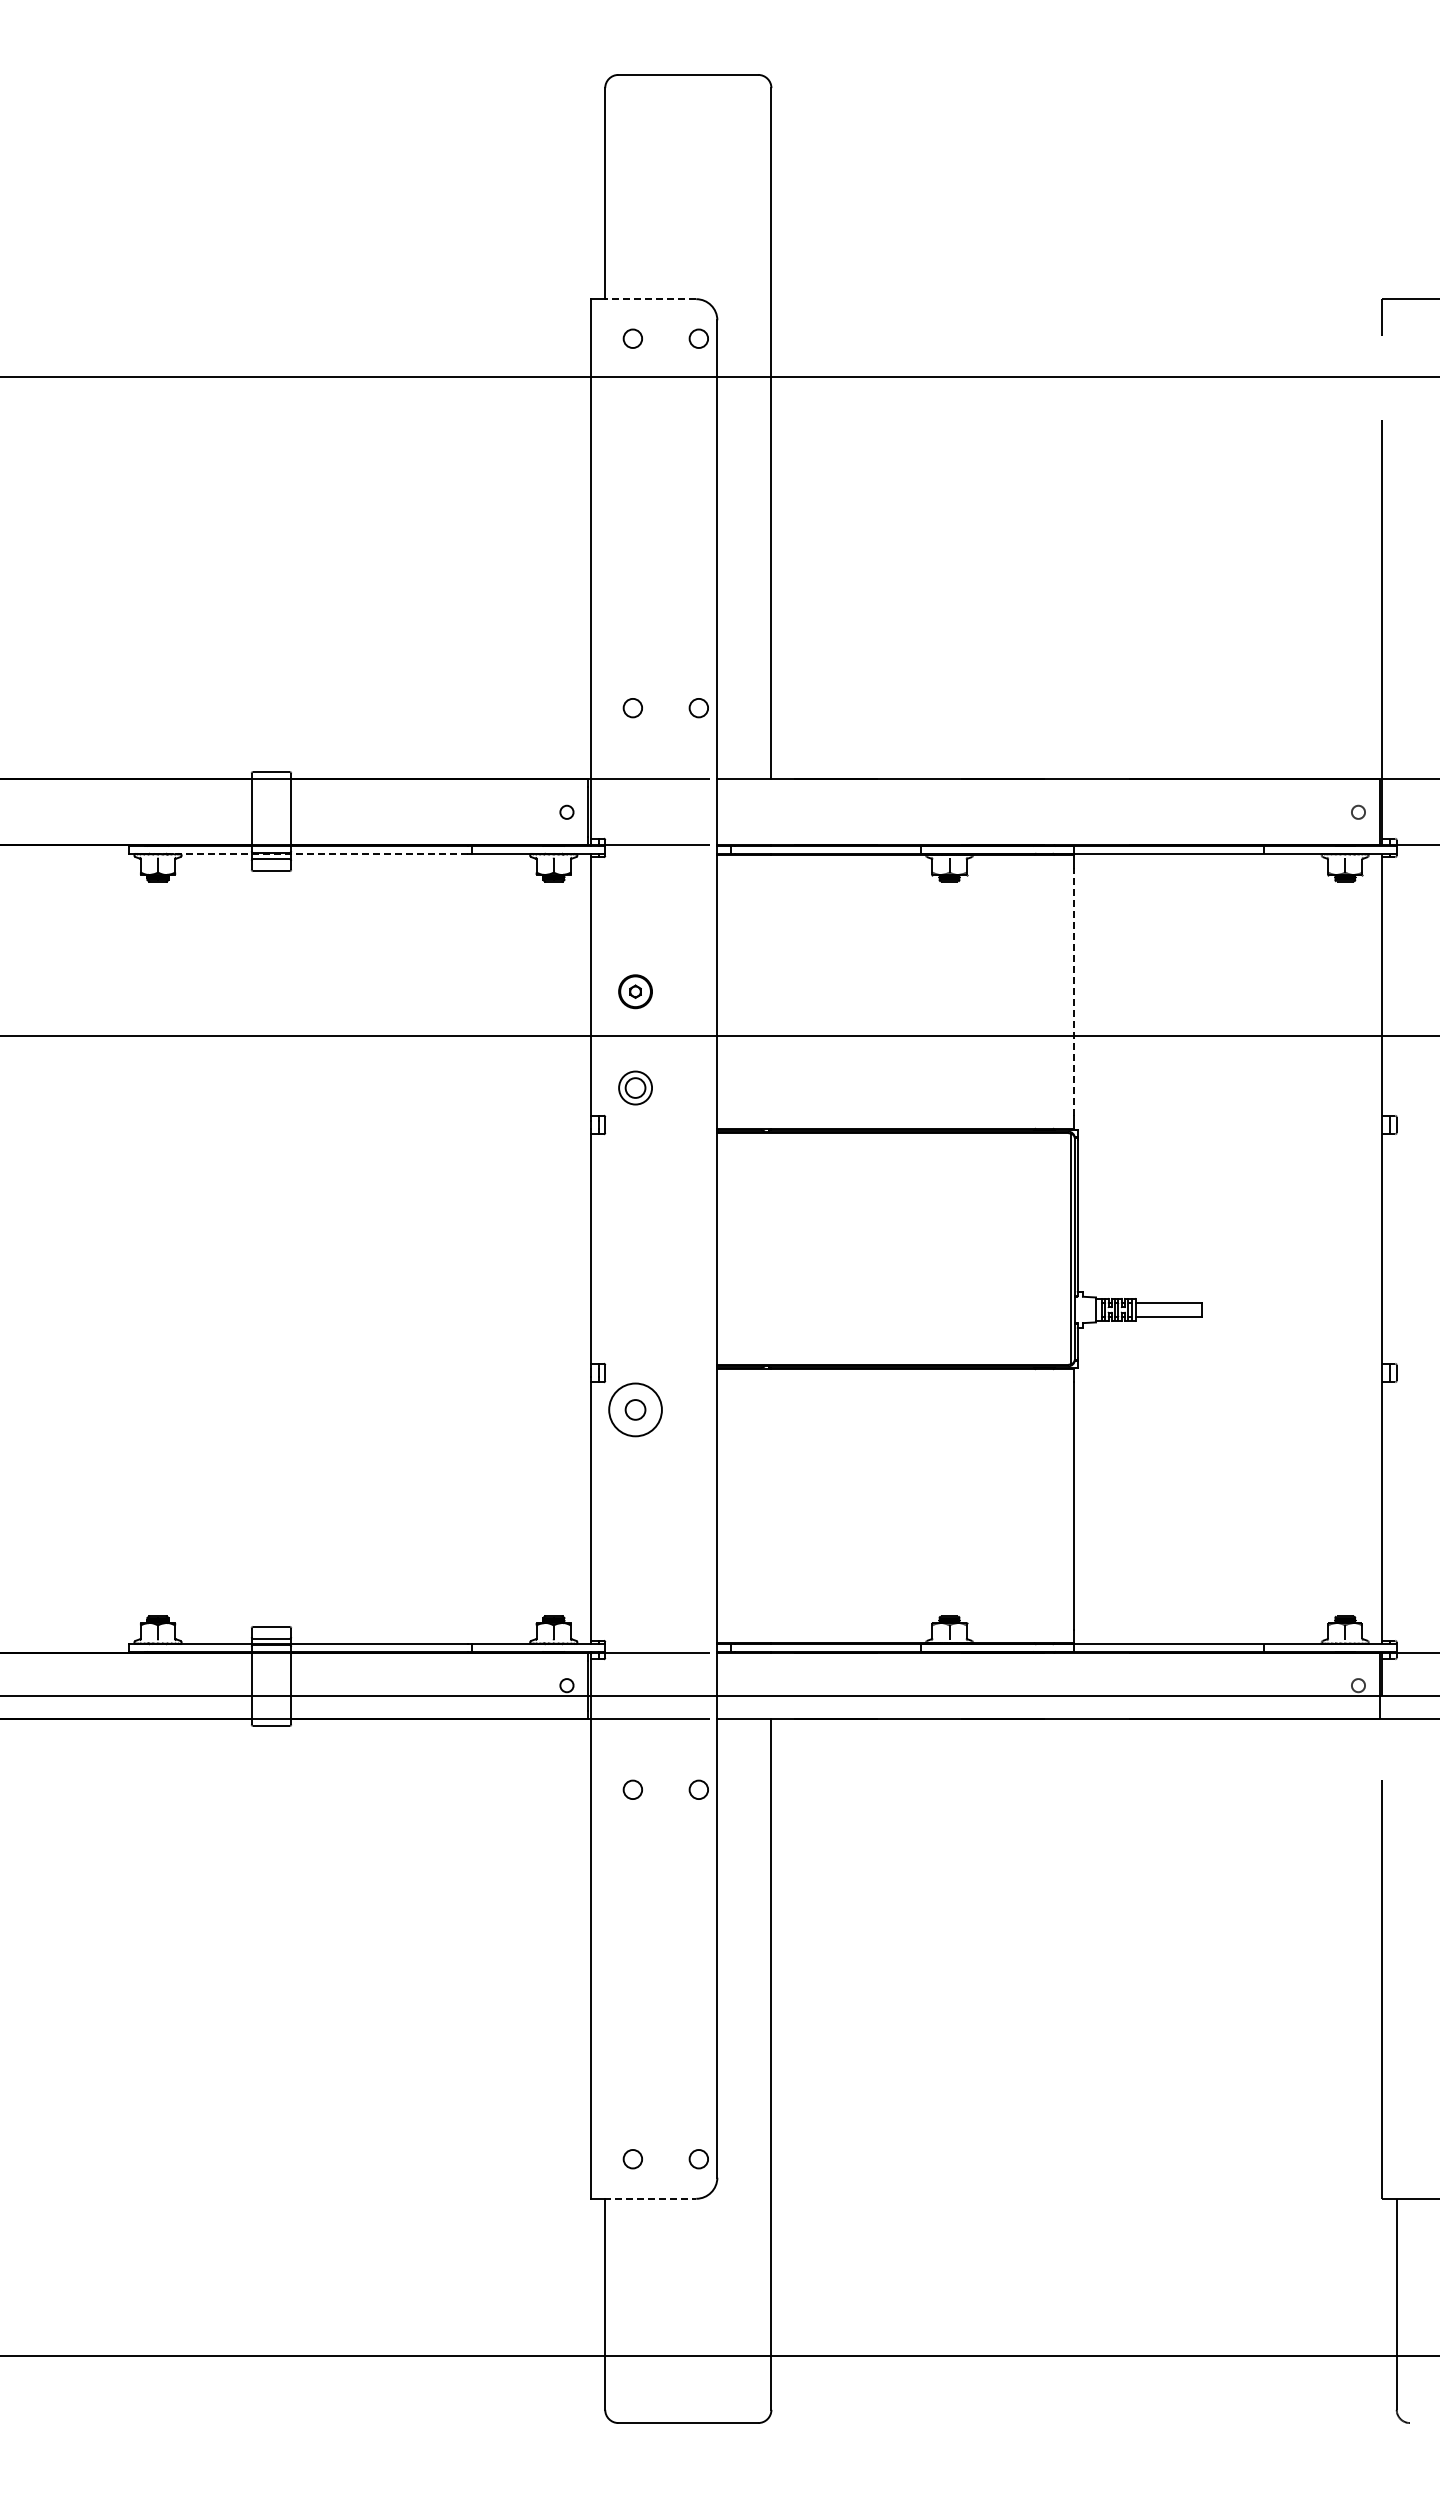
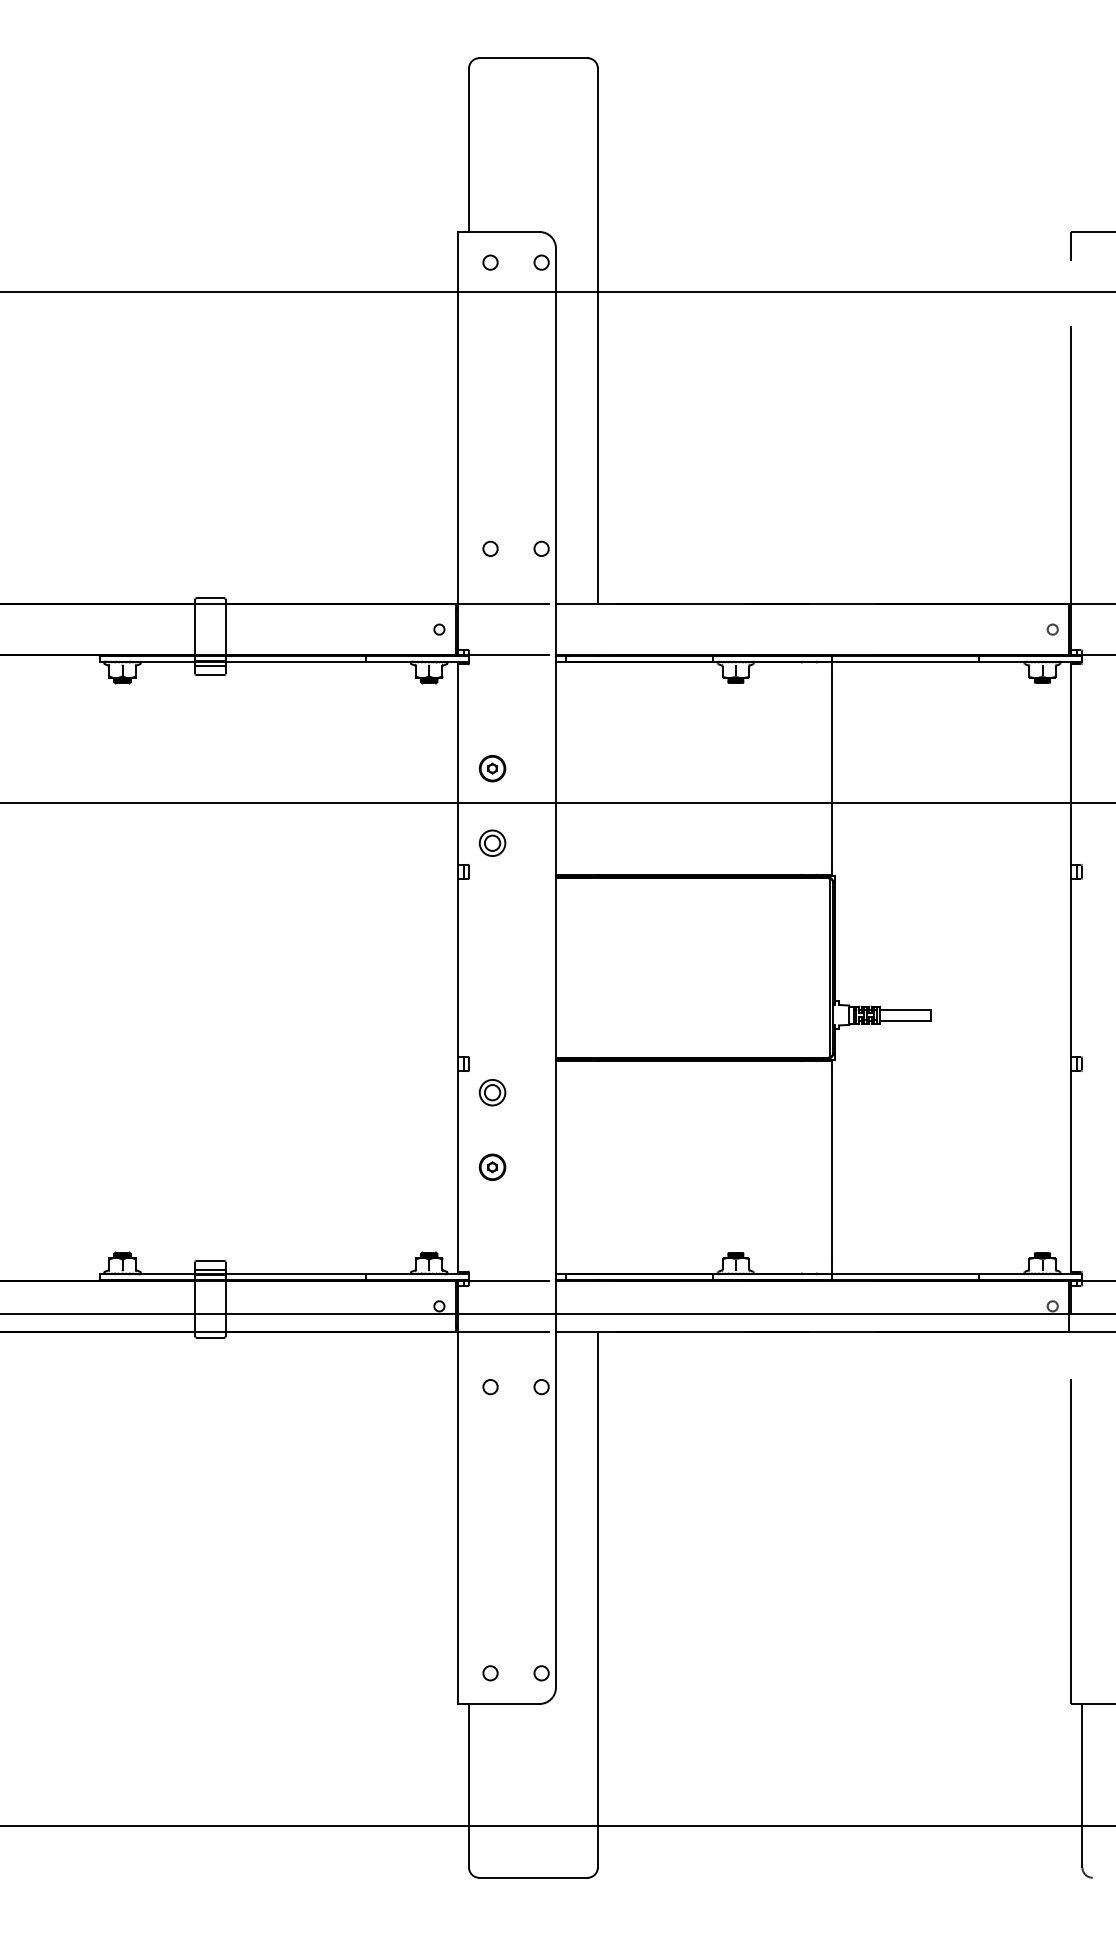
line: (649, 299) -> (503, 232), dashed -> solid
line: (306, 853) -> (237, 661), dashed -> solid
line: (1073, 991) -> (831, 768), dashed -> solid
circle: (635, 1409) -> (492, 1092), size x0.62
part: (635, 1505) -> (492, 1166), added
line: (650, 2198) -> (504, 1703), dashed -> solid

